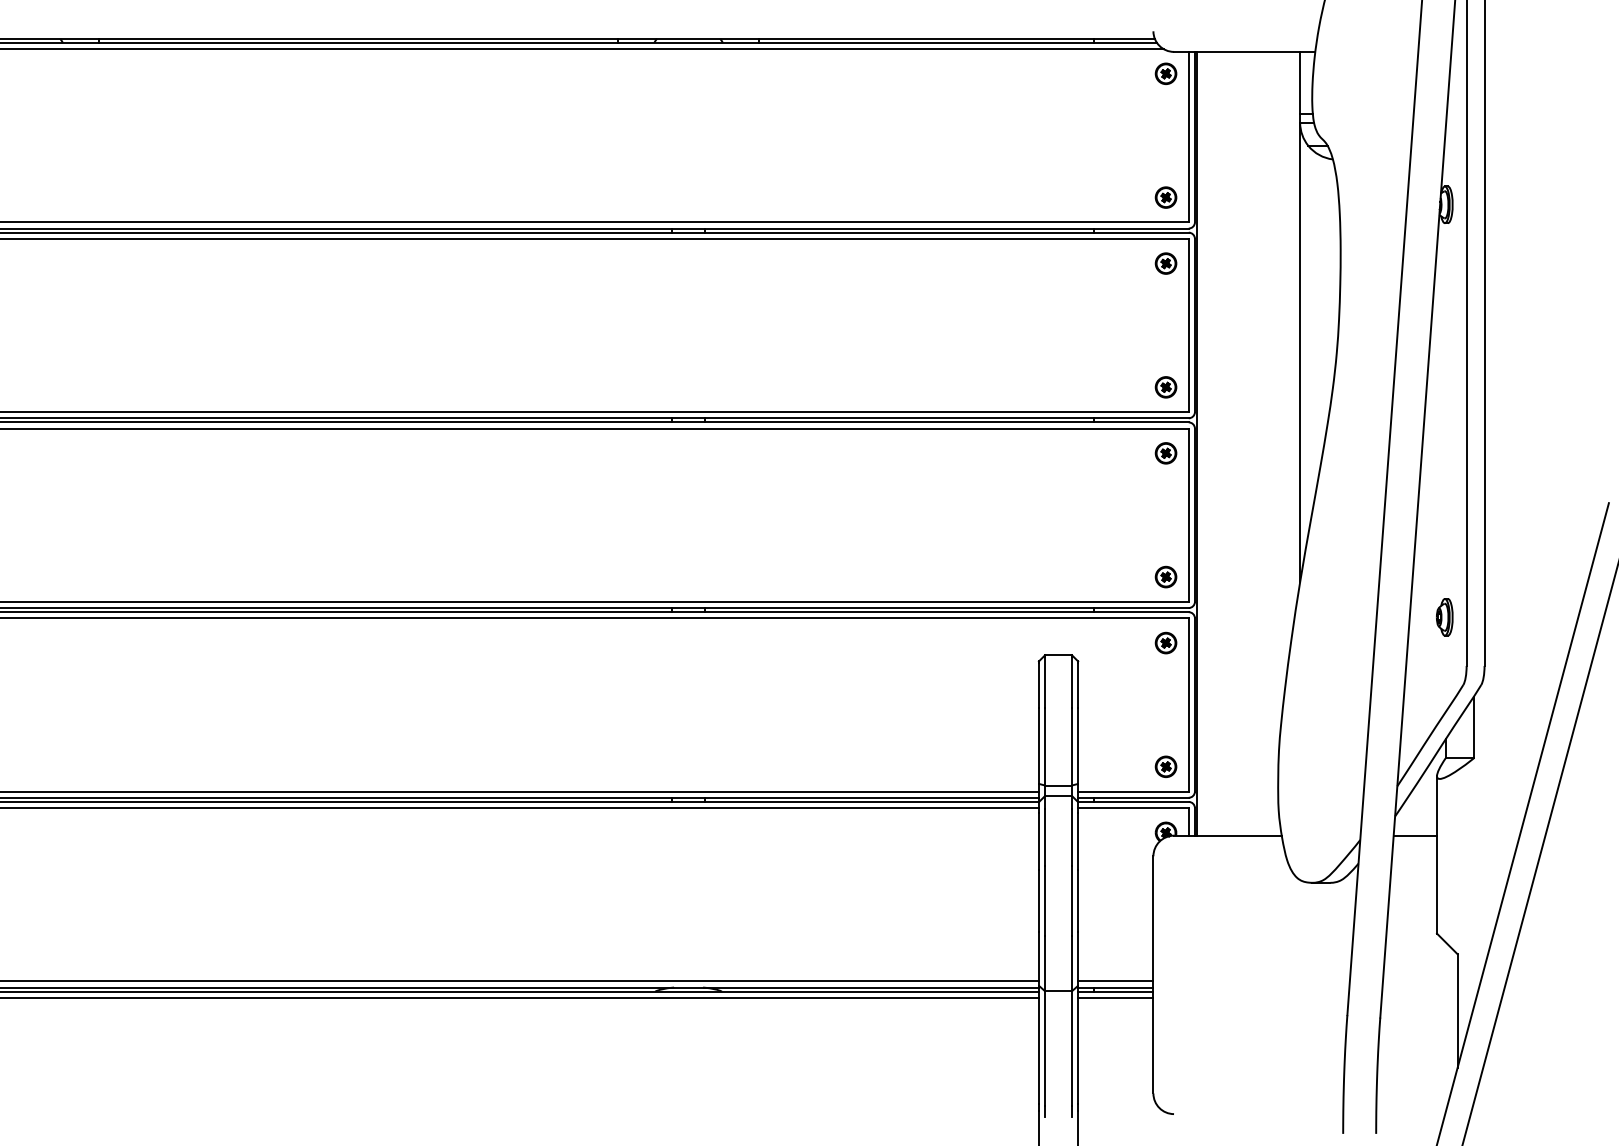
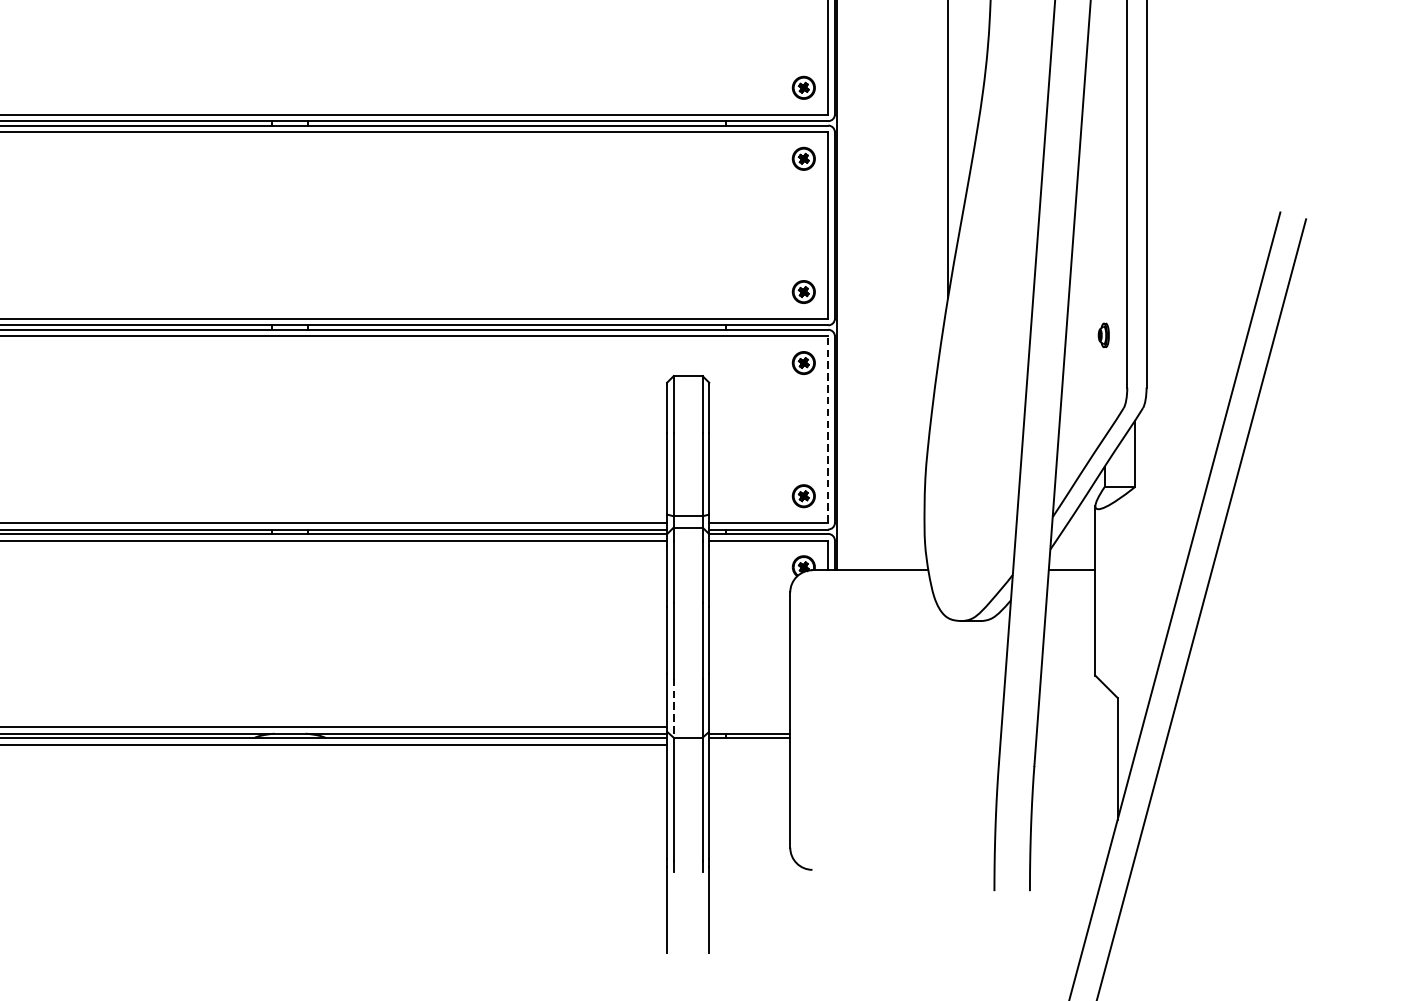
part: (1444, 617) -> (1103, 335), size x0.6
line: (1188, 704) -> (828, 429), solid -> dashed
line: (1045, 964) -> (674, 708), solid -> dashed
line: (1115, 981) -> (749, 727), removed
line: (1115, 997) -> (749, 744), removed

